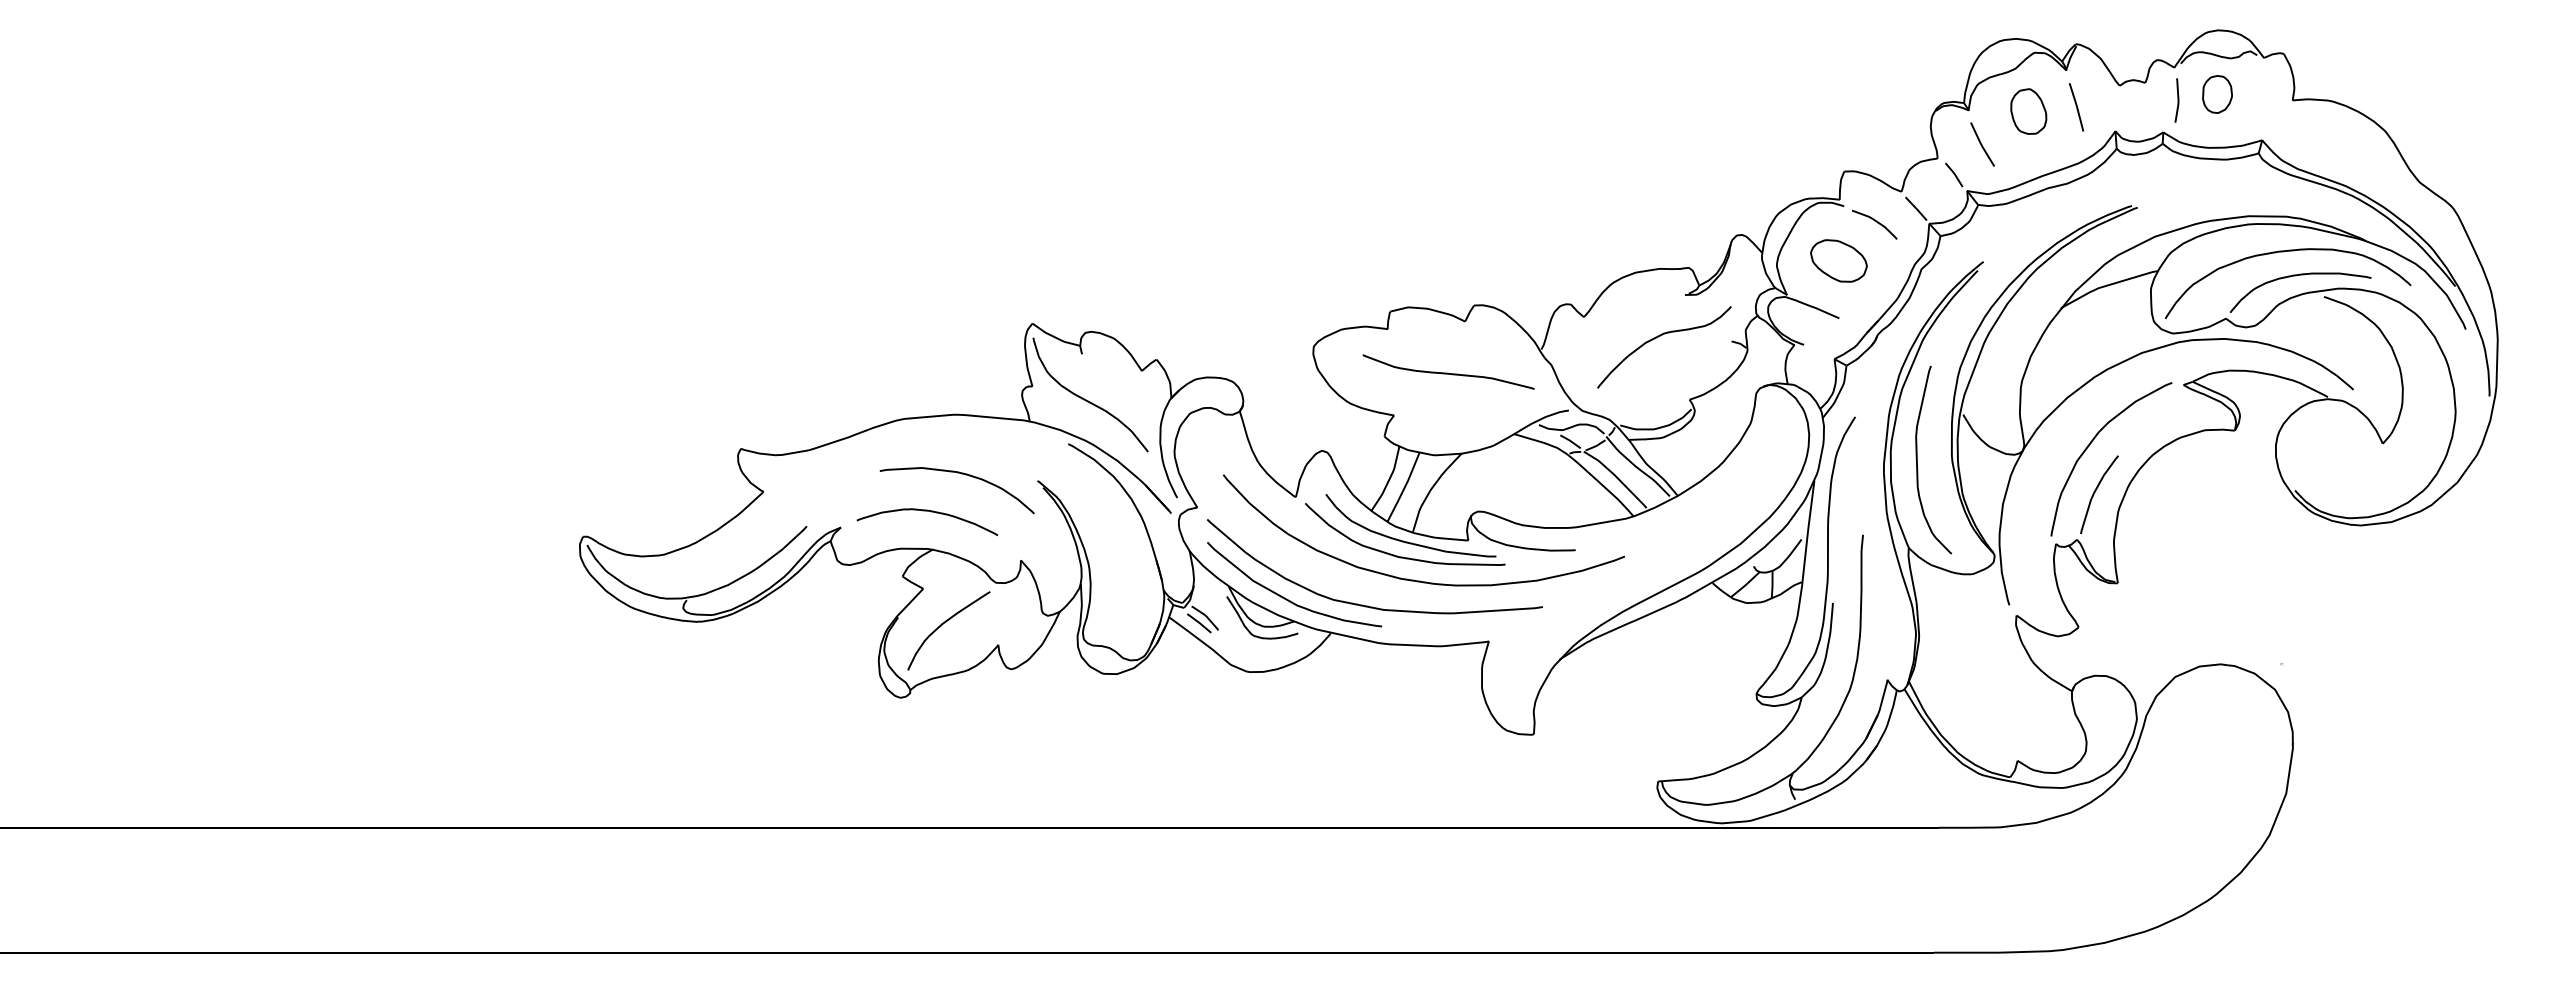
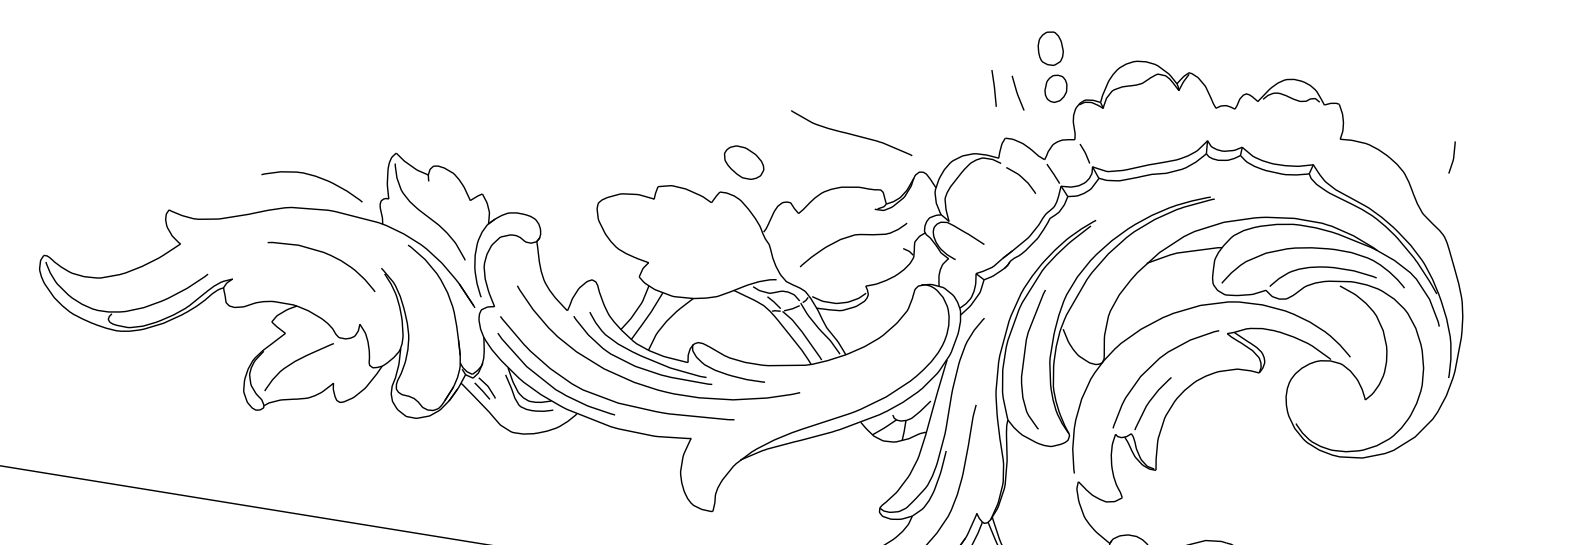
part: (2217, 94) -> (1056, 88), moved
curve: (2177, 100) -> (1452, 157), moved
line: (2076, 107) -> (994, 88), moved
part: (2028, 111) -> (1050, 48), moved
curve: (1982, 144) -> (1017, 93), moved
part: (1838, 260) -> (743, 162), moved
curve: (1448, 372) -> (851, 133), moved
curve: (931, 512) -> (316, 177), moved

